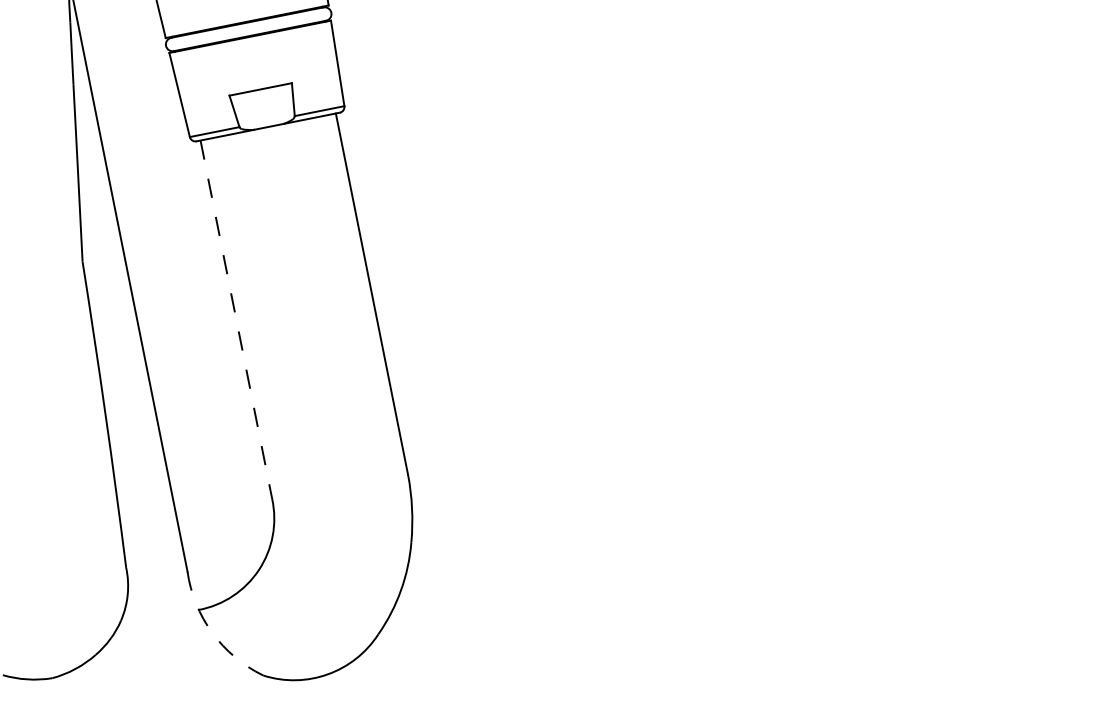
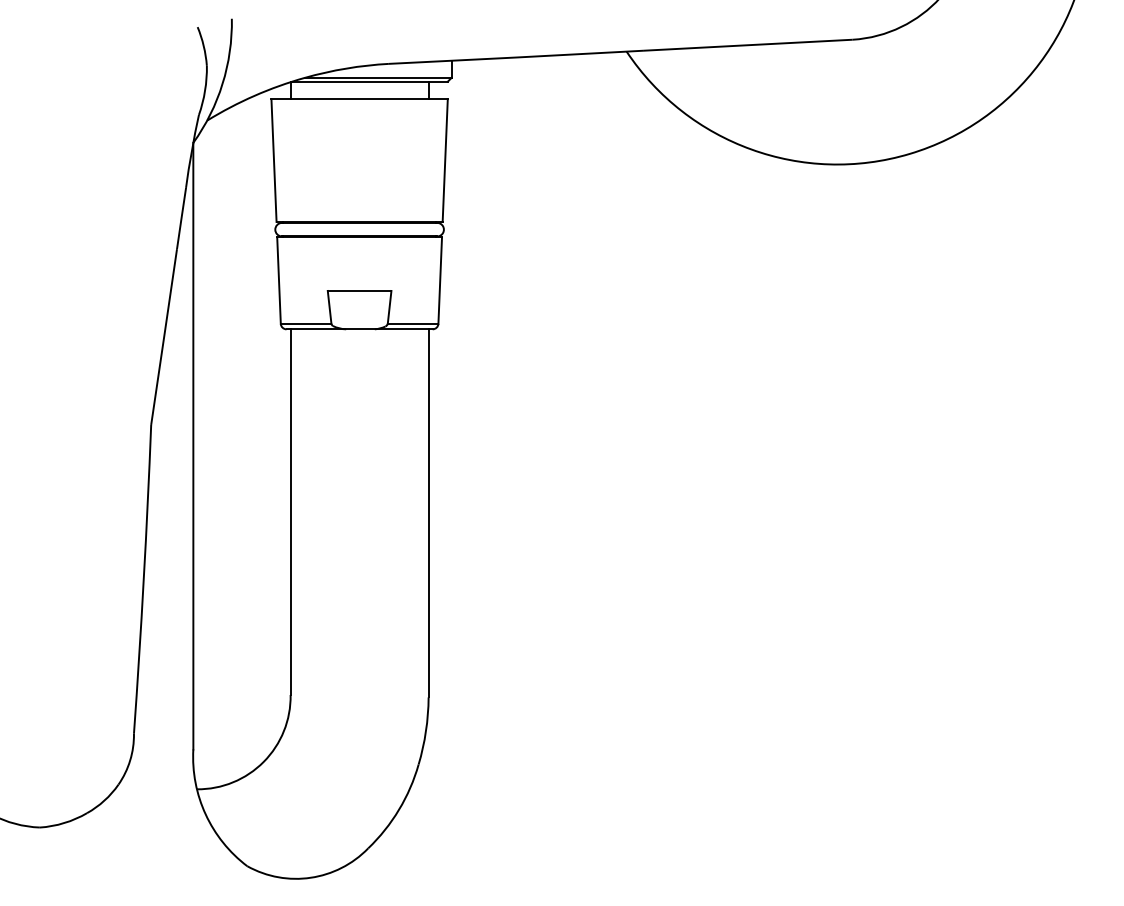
line: (236, 320) -> (290, 512), dashed -> solid
arc: (212, 632) -> (205, 814), dashed -> solid

